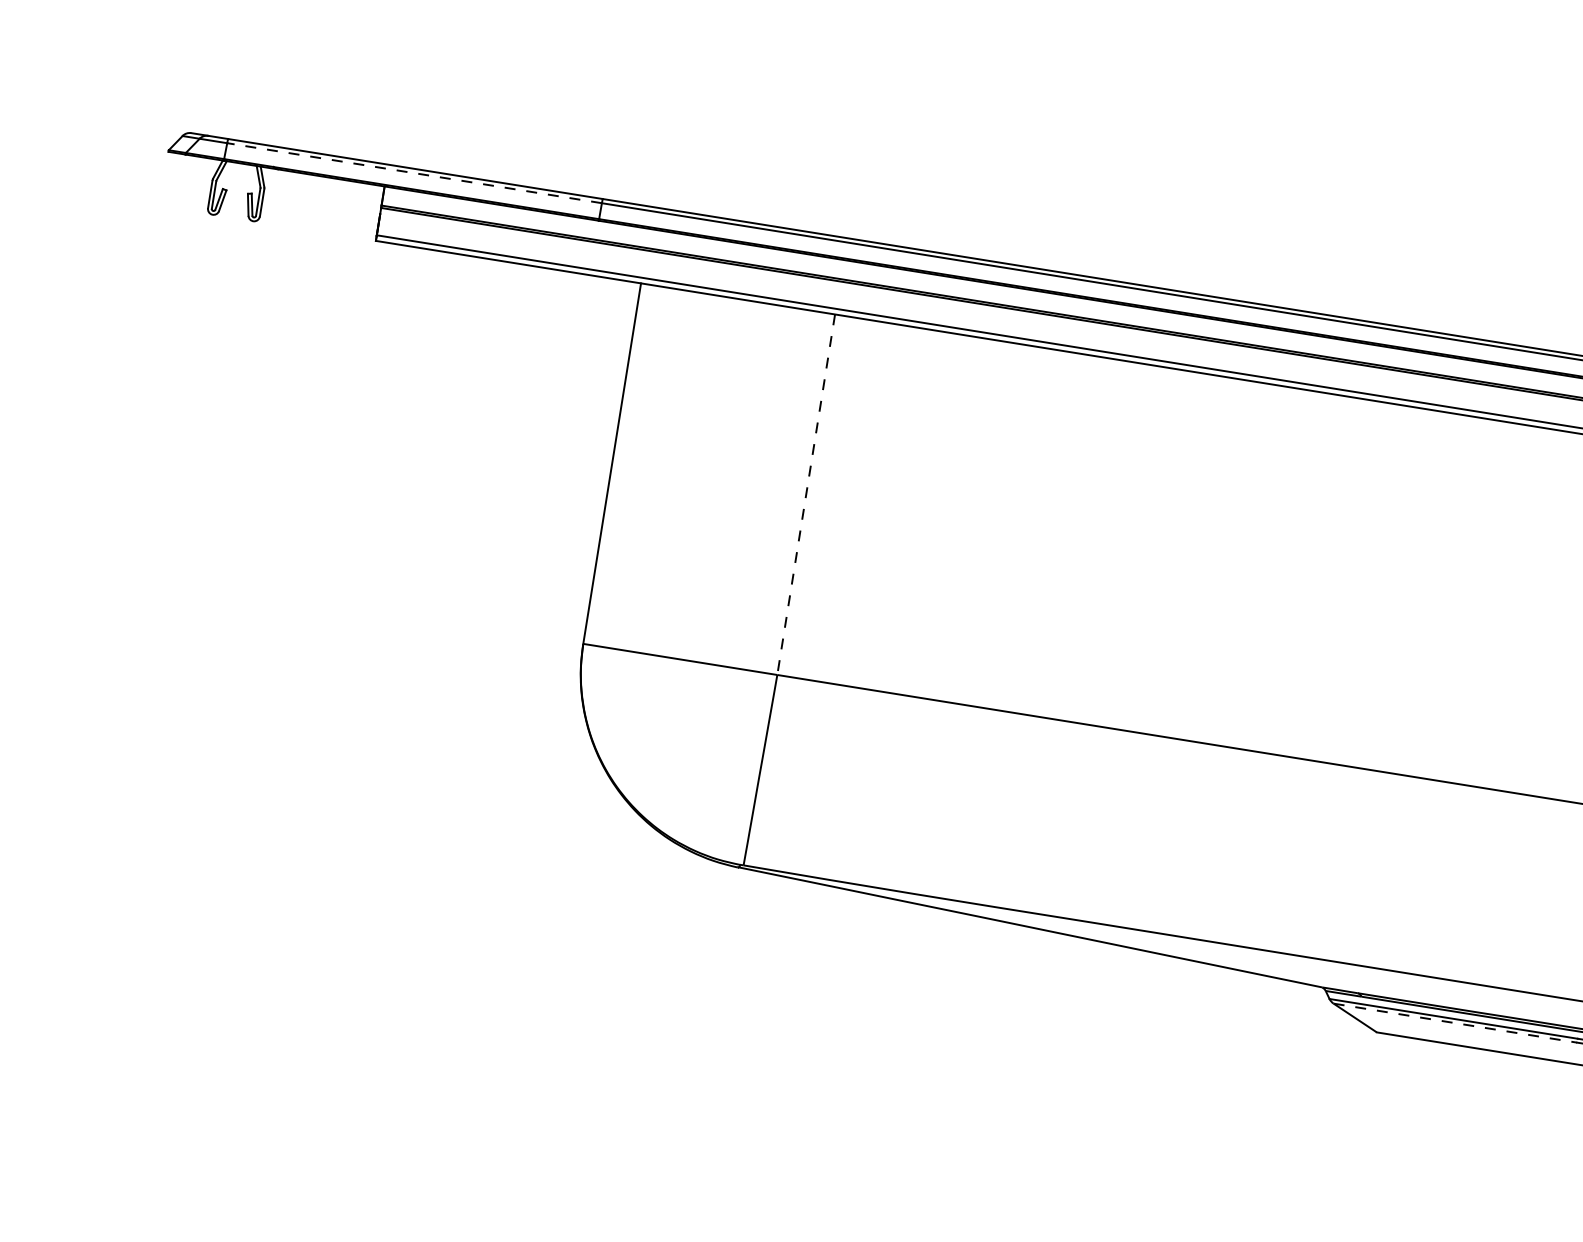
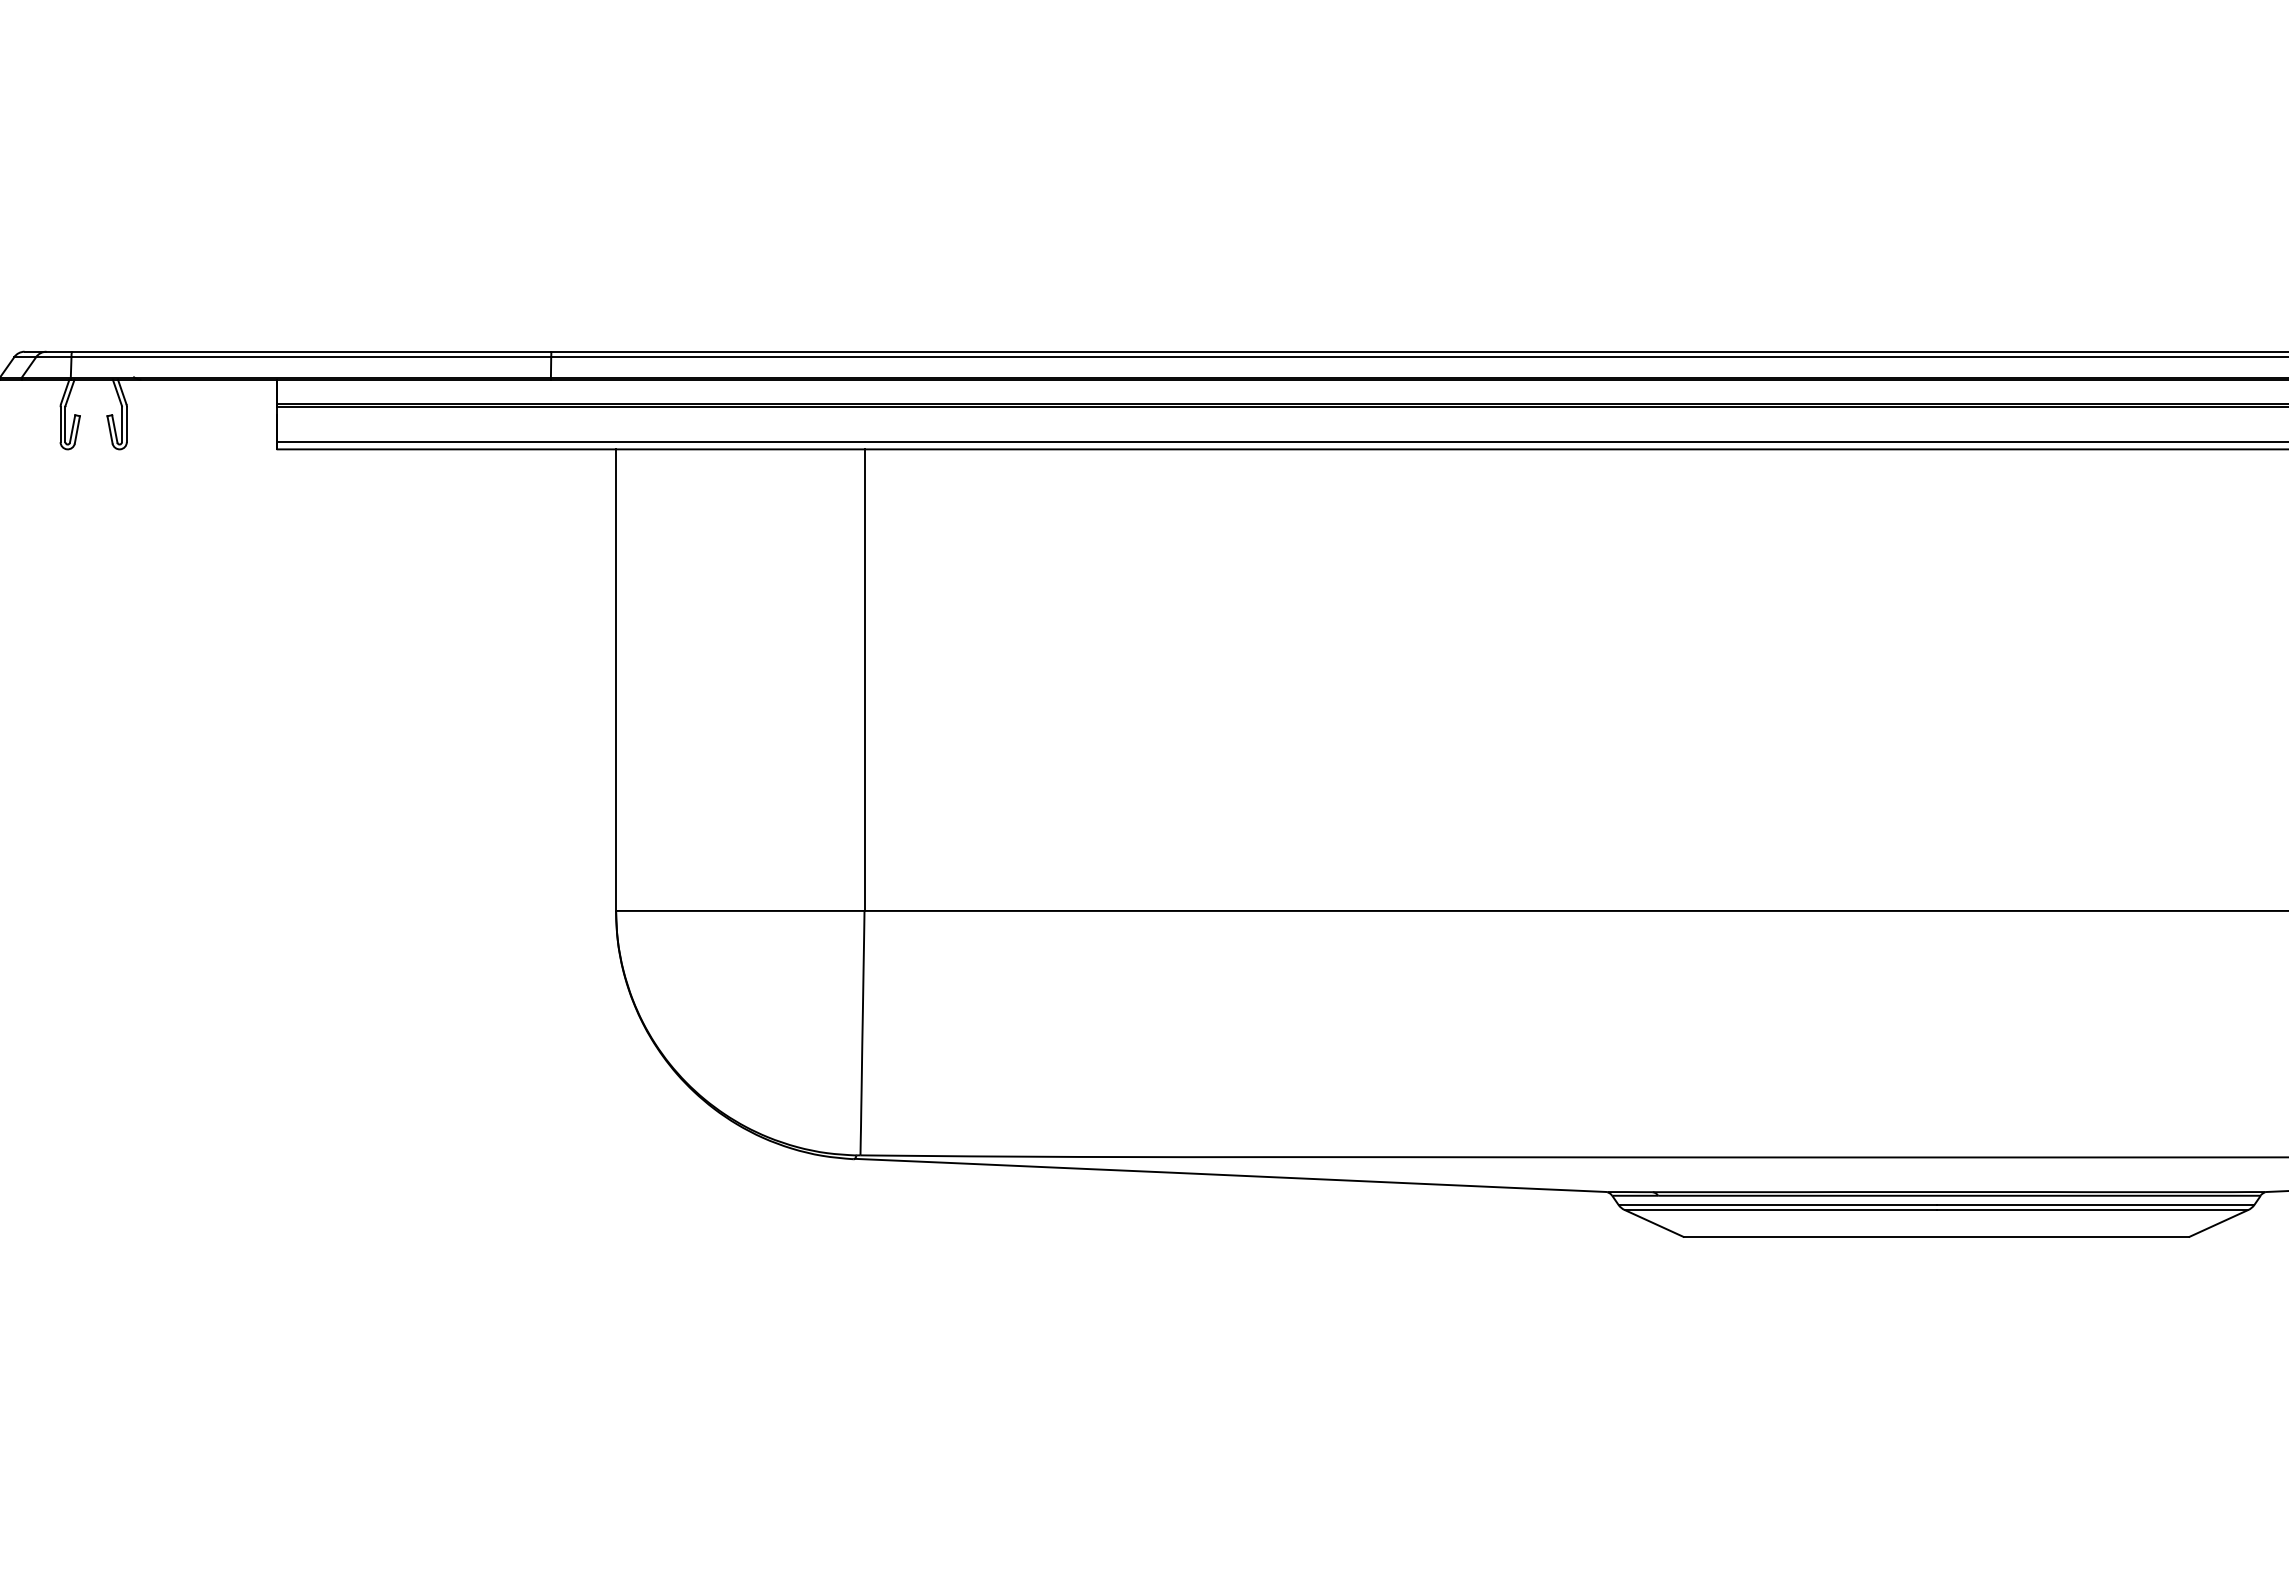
line: (414, 173) -> (311, 357), dashed -> solid
line: (806, 494) -> (864, 680), dashed -> solid
line: (1455, 1023) -> (1780, 1210), dashed -> solid

